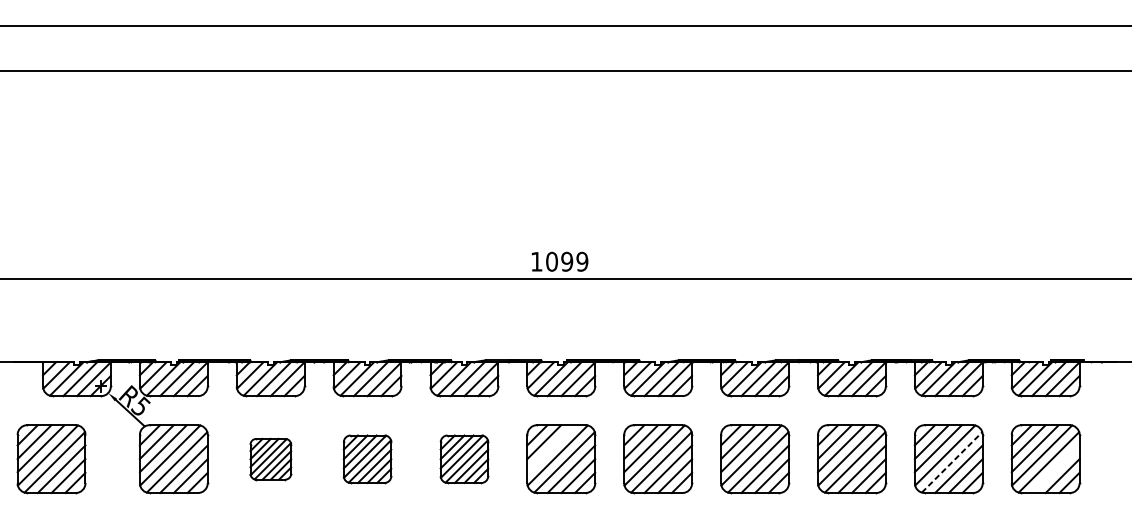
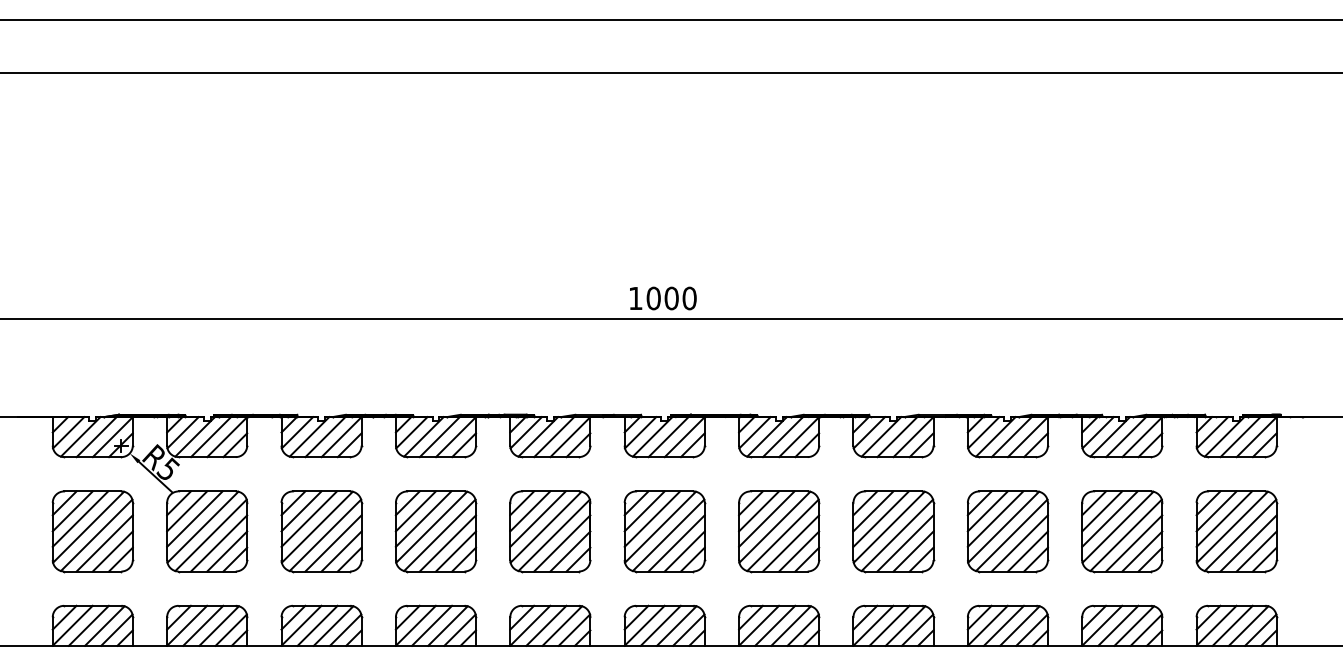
text: (574, 261) -> (680, 298), 1099 -> 1000
line: (550, 448) -> (652, 518), added
part: (51, 459) -> (92, 531), moved
part: (270, 459) -> (321, 531), size x1.67
part: (367, 459) -> (435, 531), size x1.43
part: (464, 459) -> (550, 531), size x1.43
line: (952, 461) -> (1126, 534), dashed -> solid
line: (1055, 469) -> (1248, 543), added

